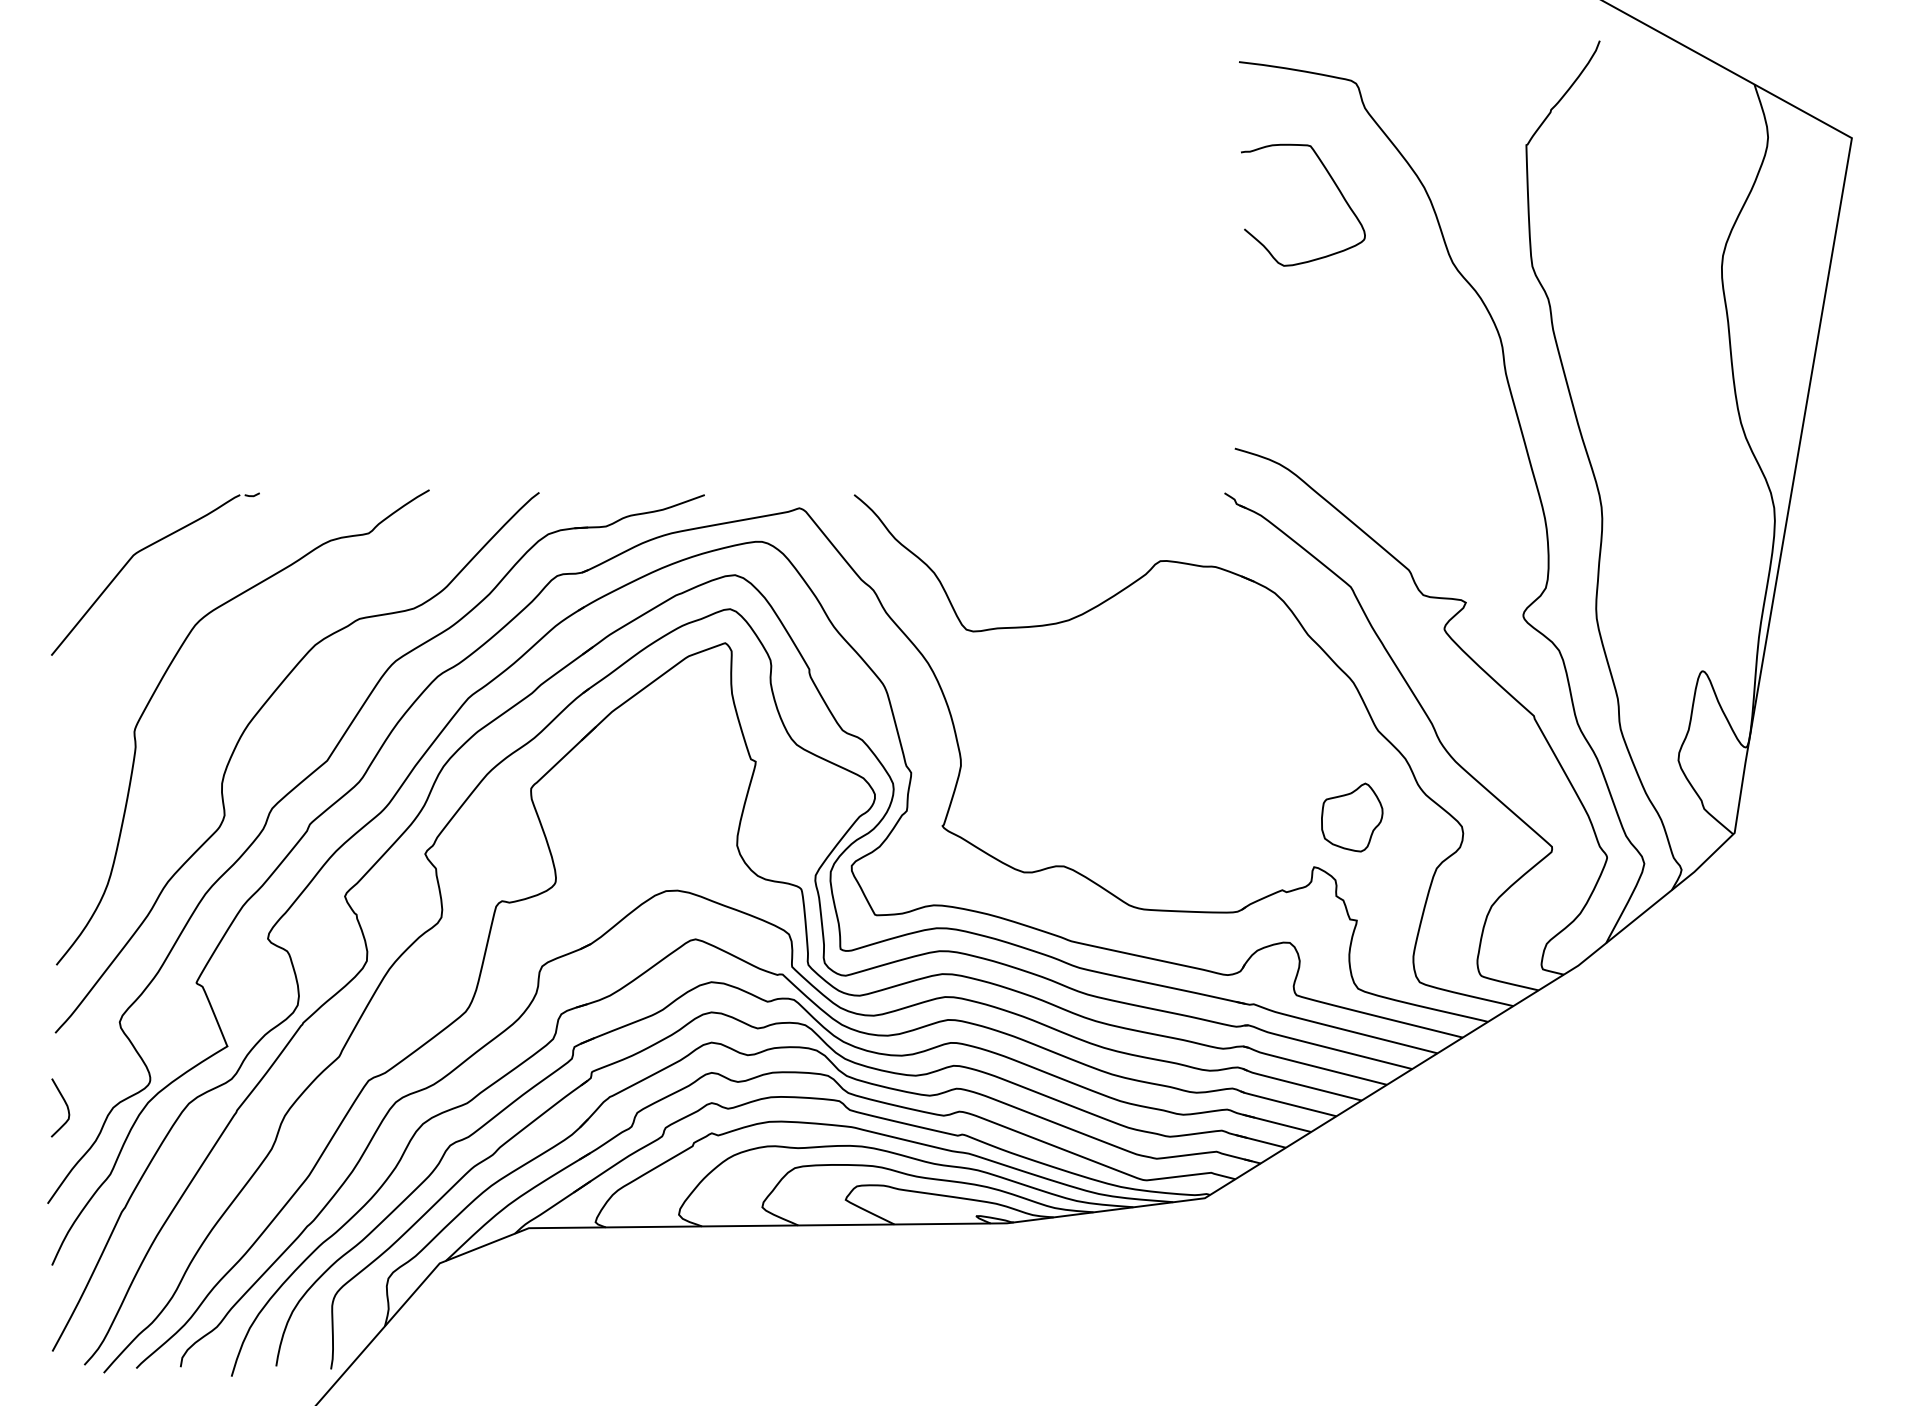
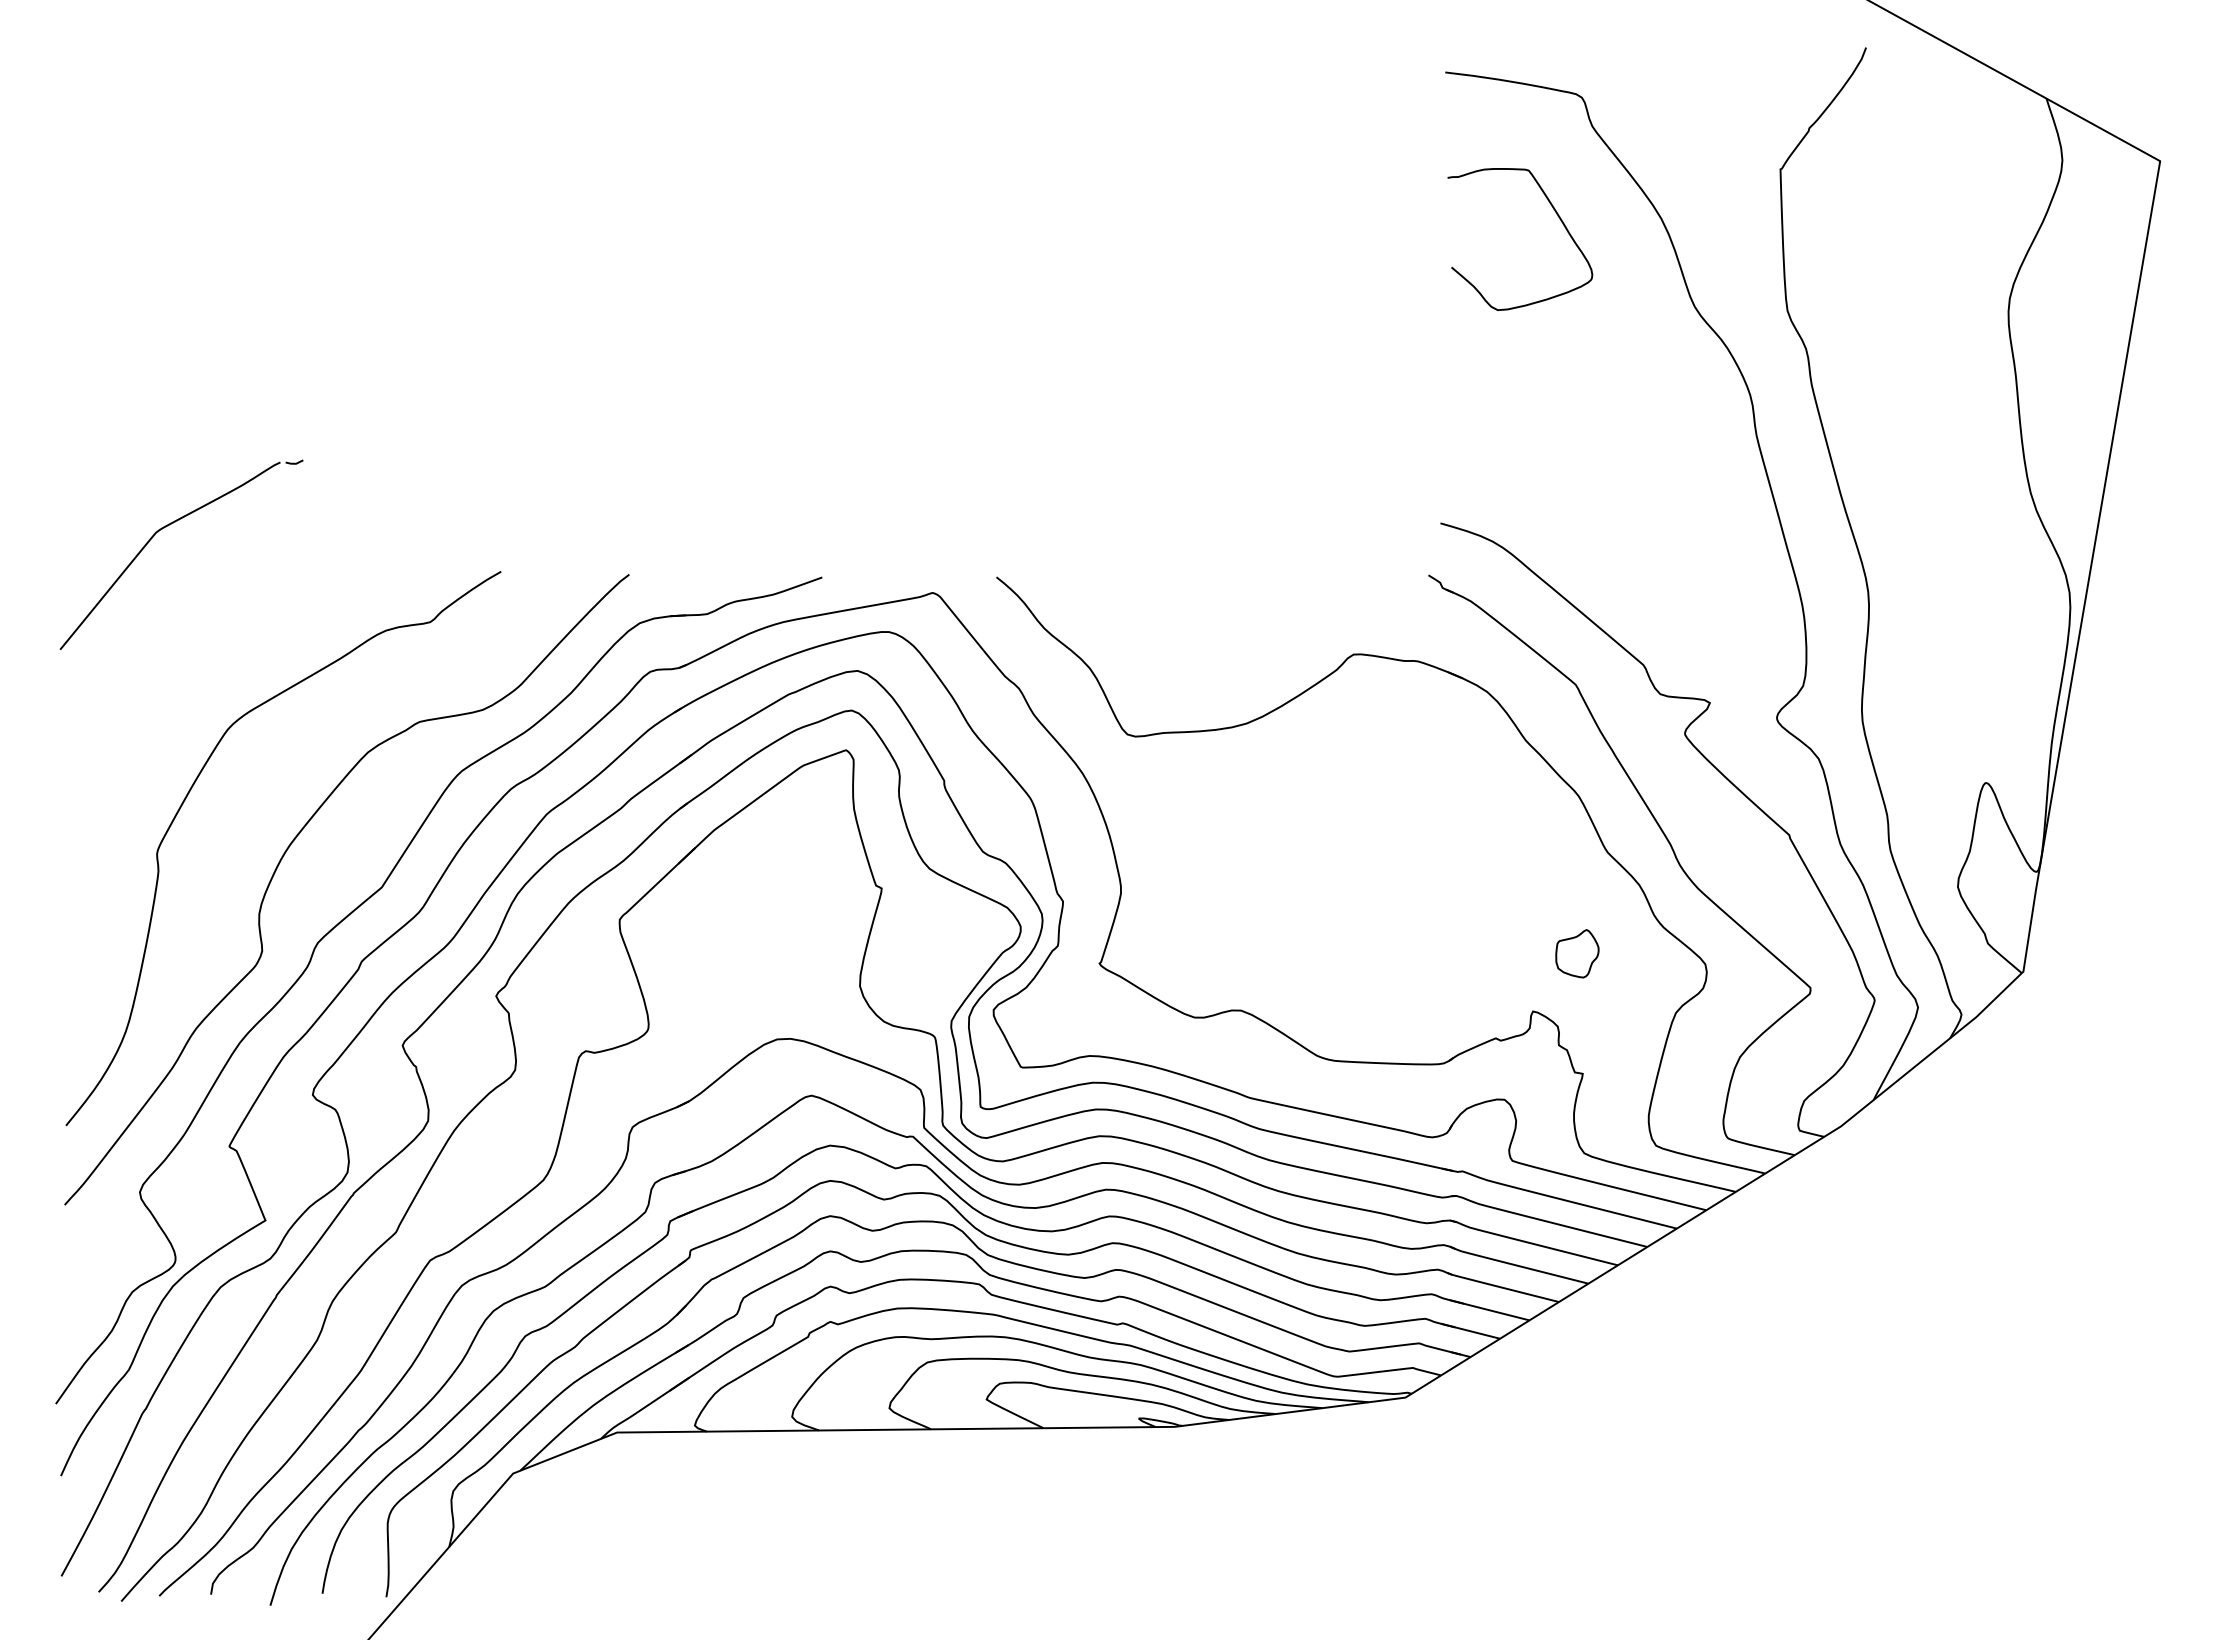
part: (142, 550) -> (166, 527), moved
part: (1352, 817) -> (1577, 953), size x0.6
curve: (65, 1103) -> (76, 1287), removed

